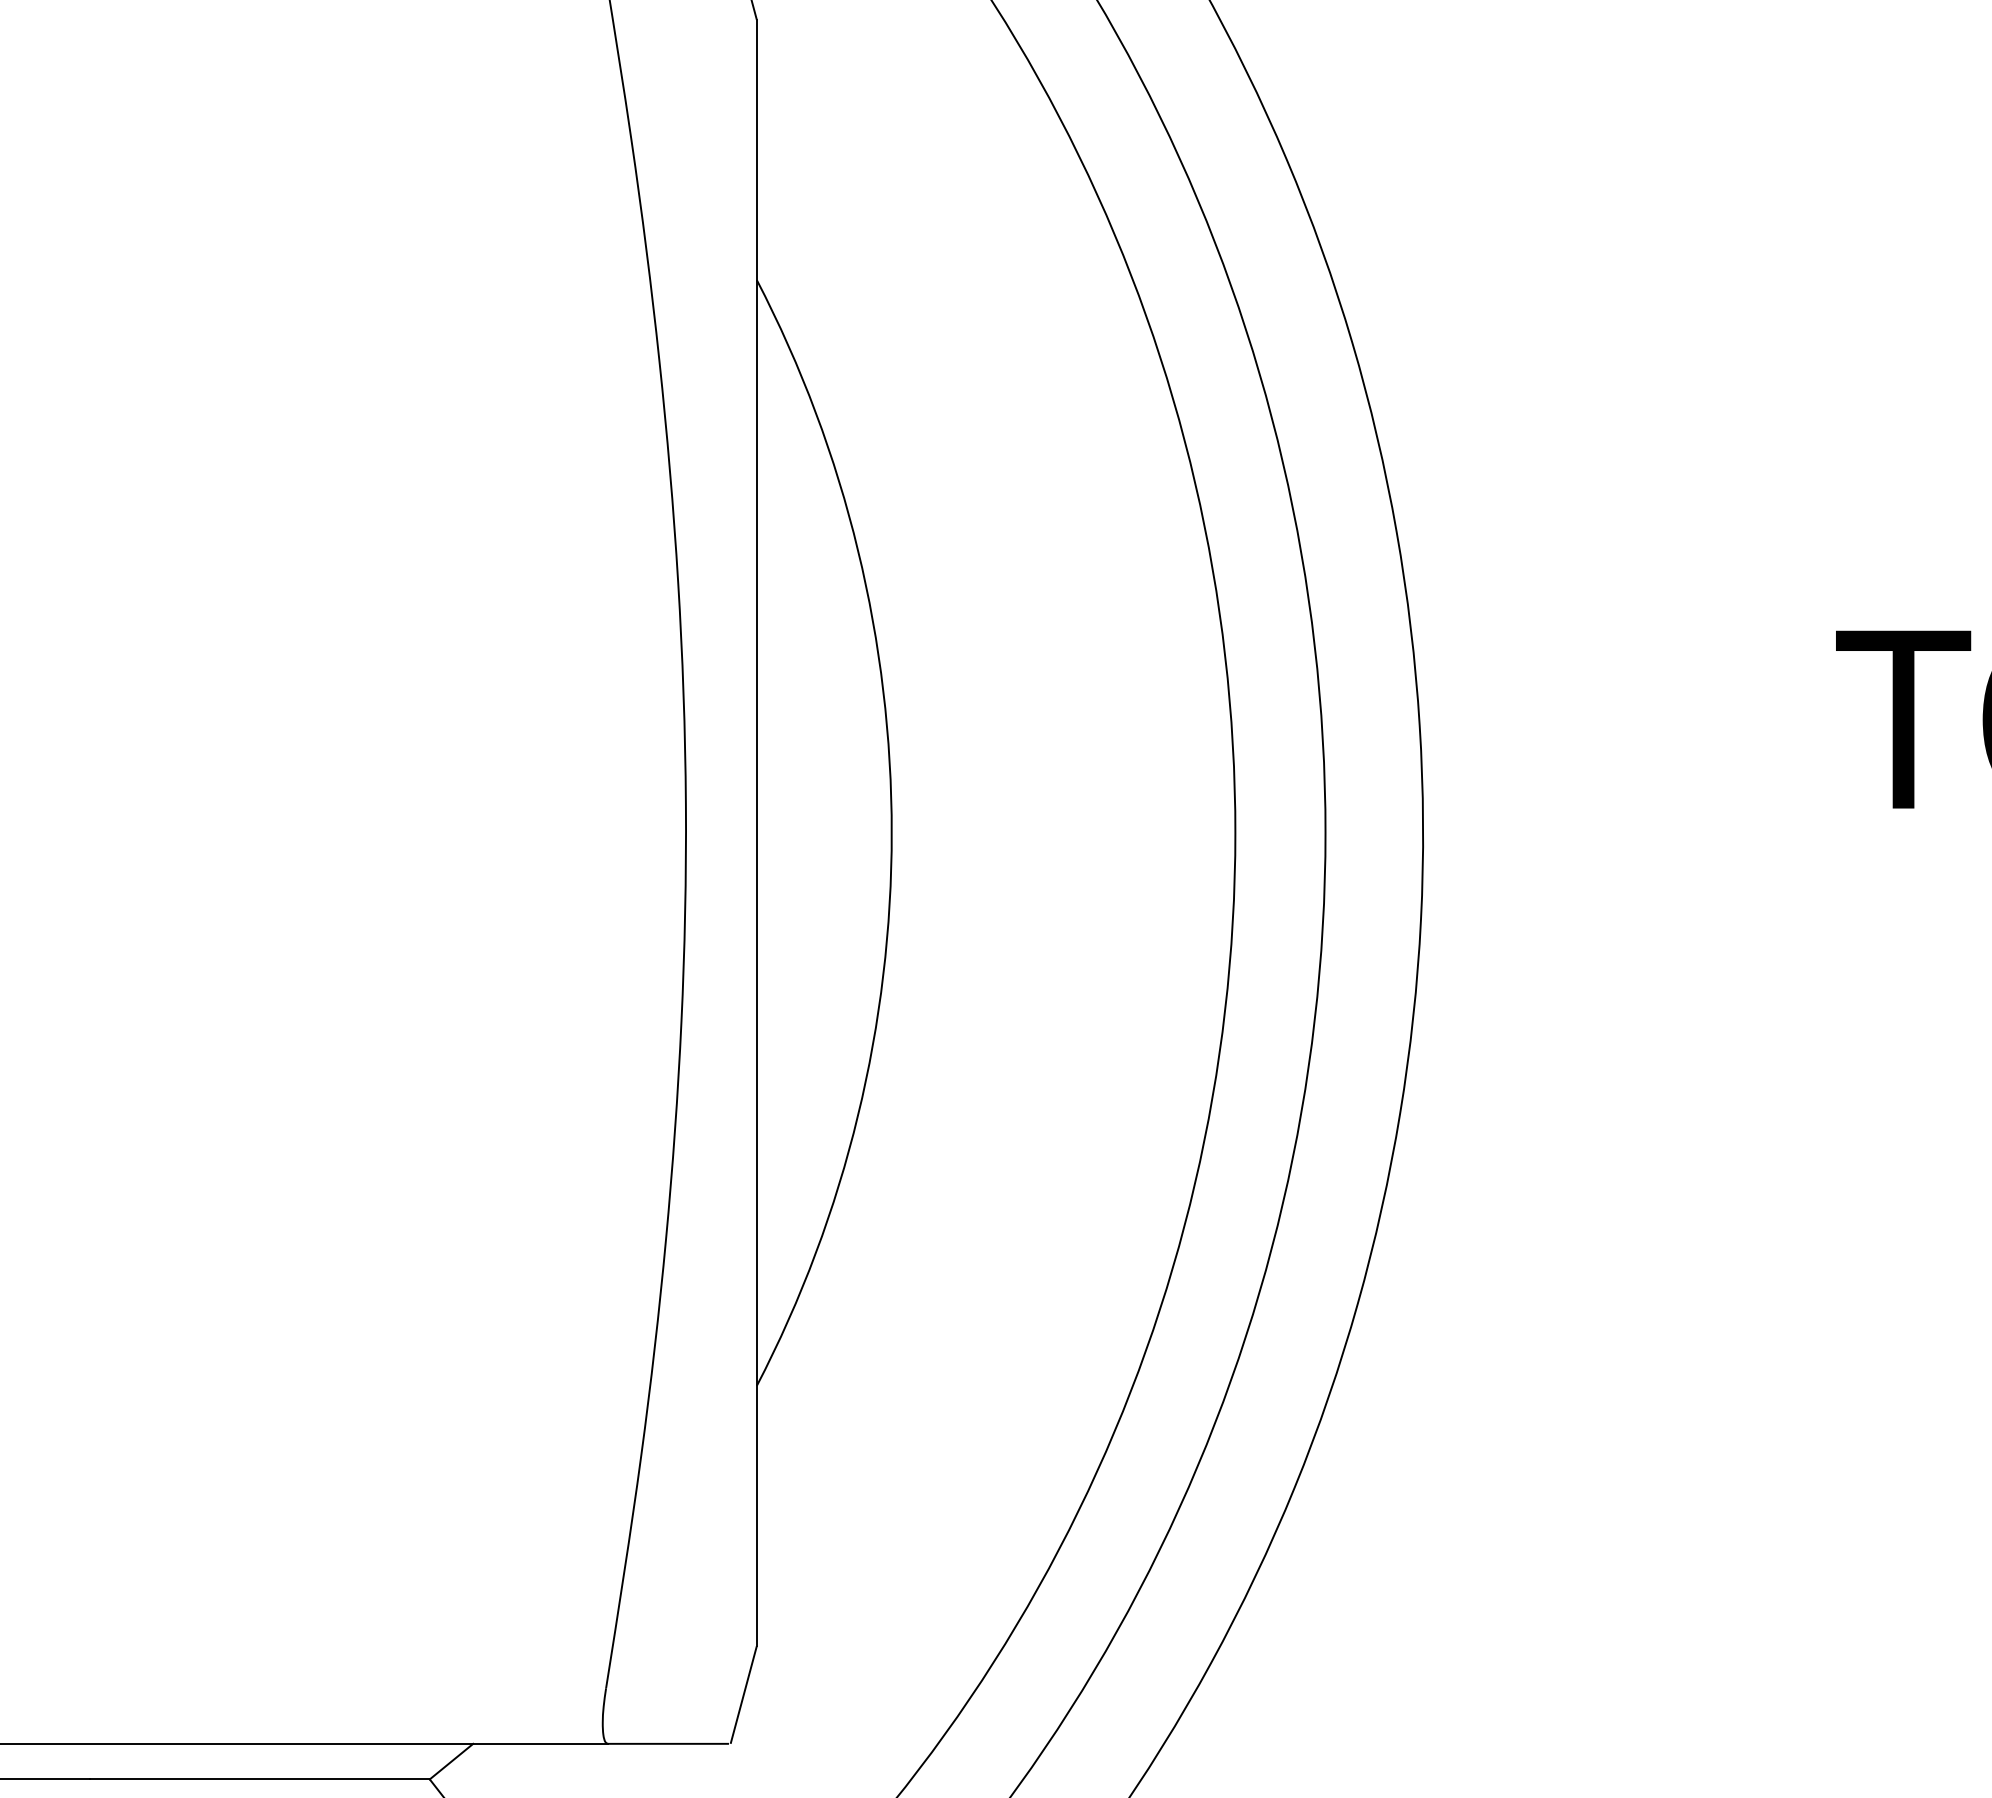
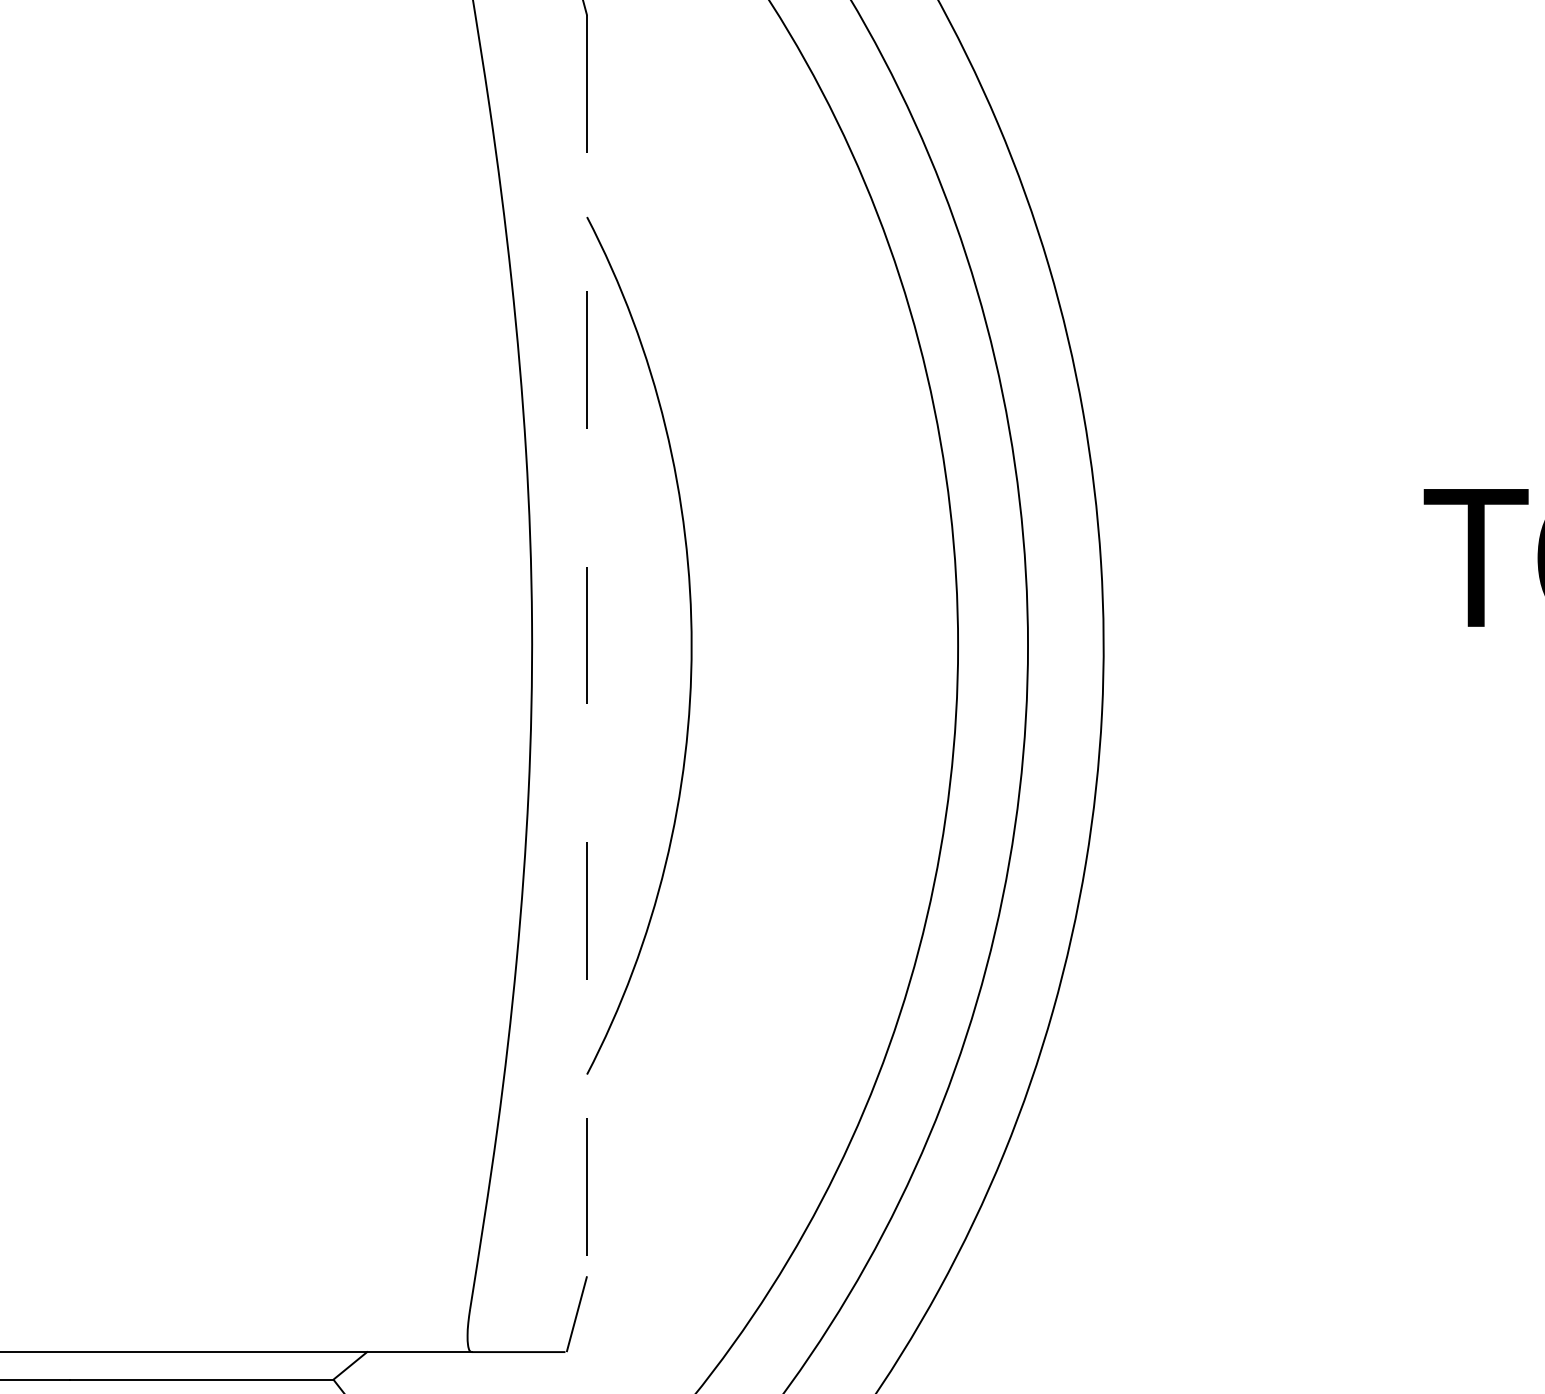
line: (756, 833) -> (586, 646), solid -> dashed

